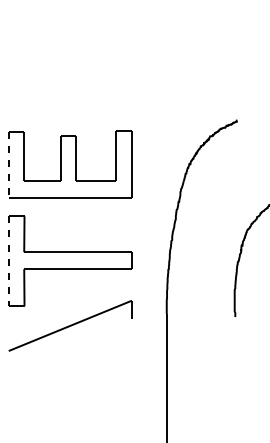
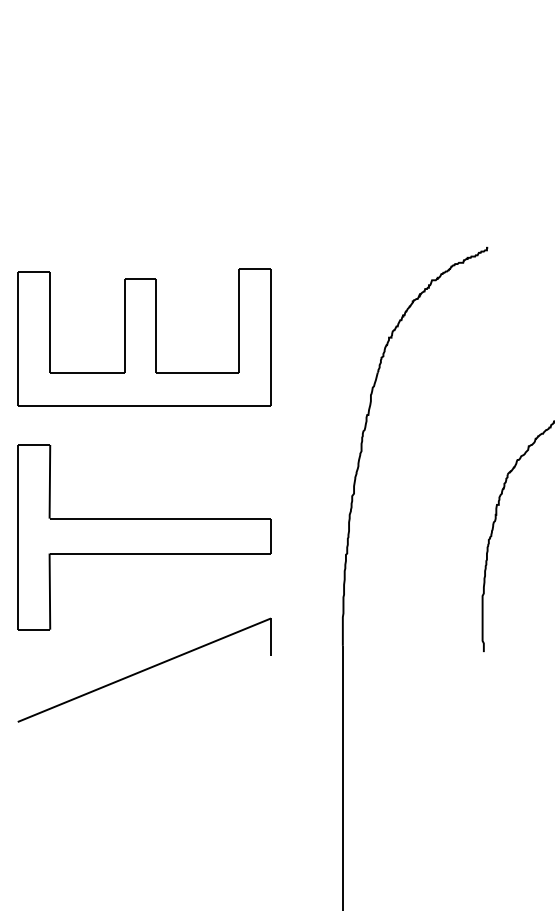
line: (8, 164) -> (17, 338), dashed -> solid
line: (8, 261) -> (17, 537), dashed -> solid

